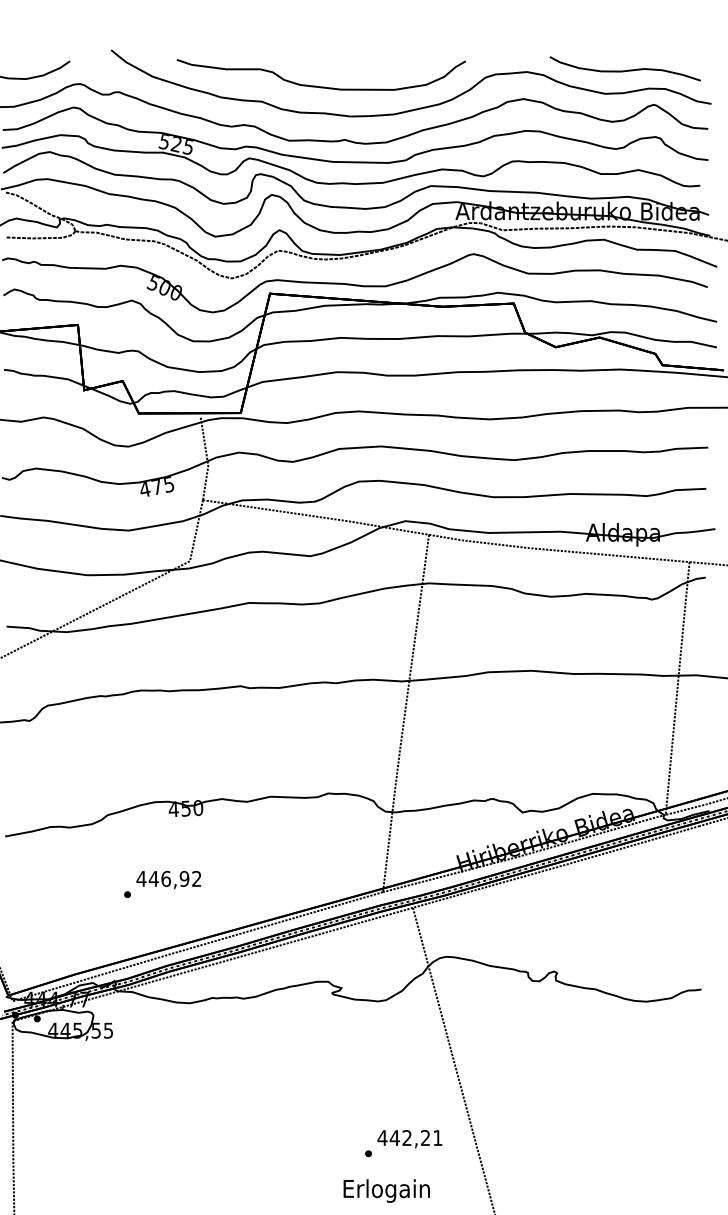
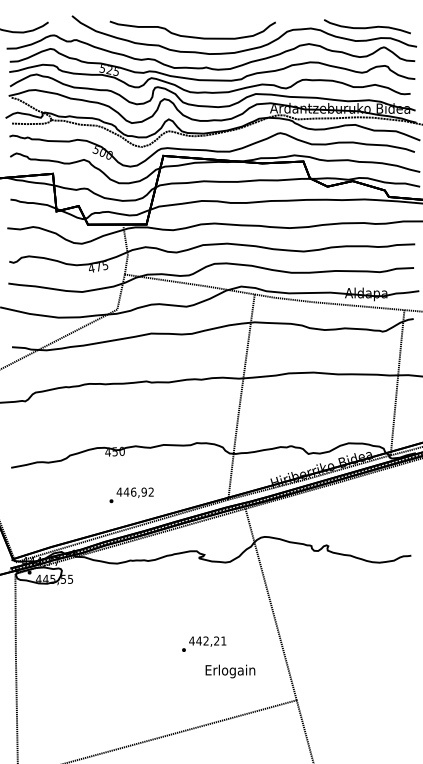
text: (162, 884) -> (131, 495), moved
text: (404, 1142) -> (204, 643), moved

